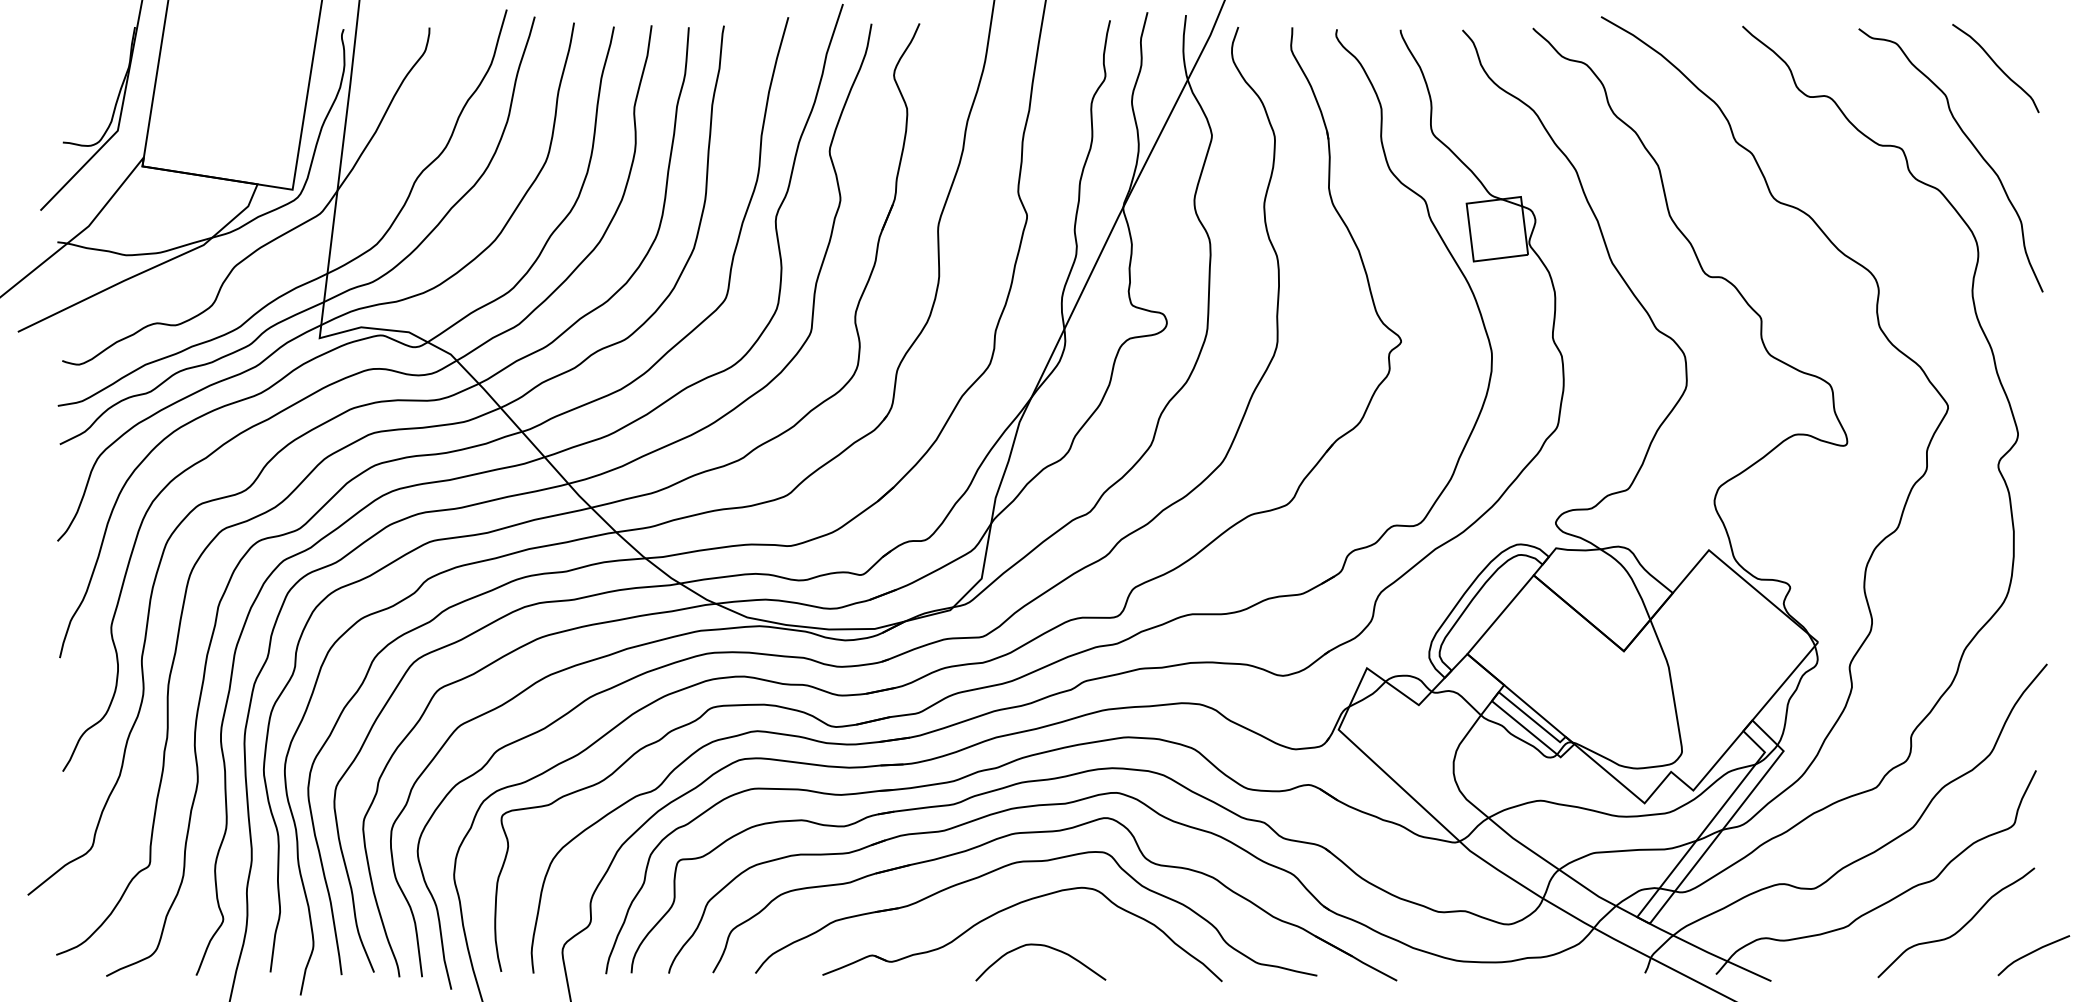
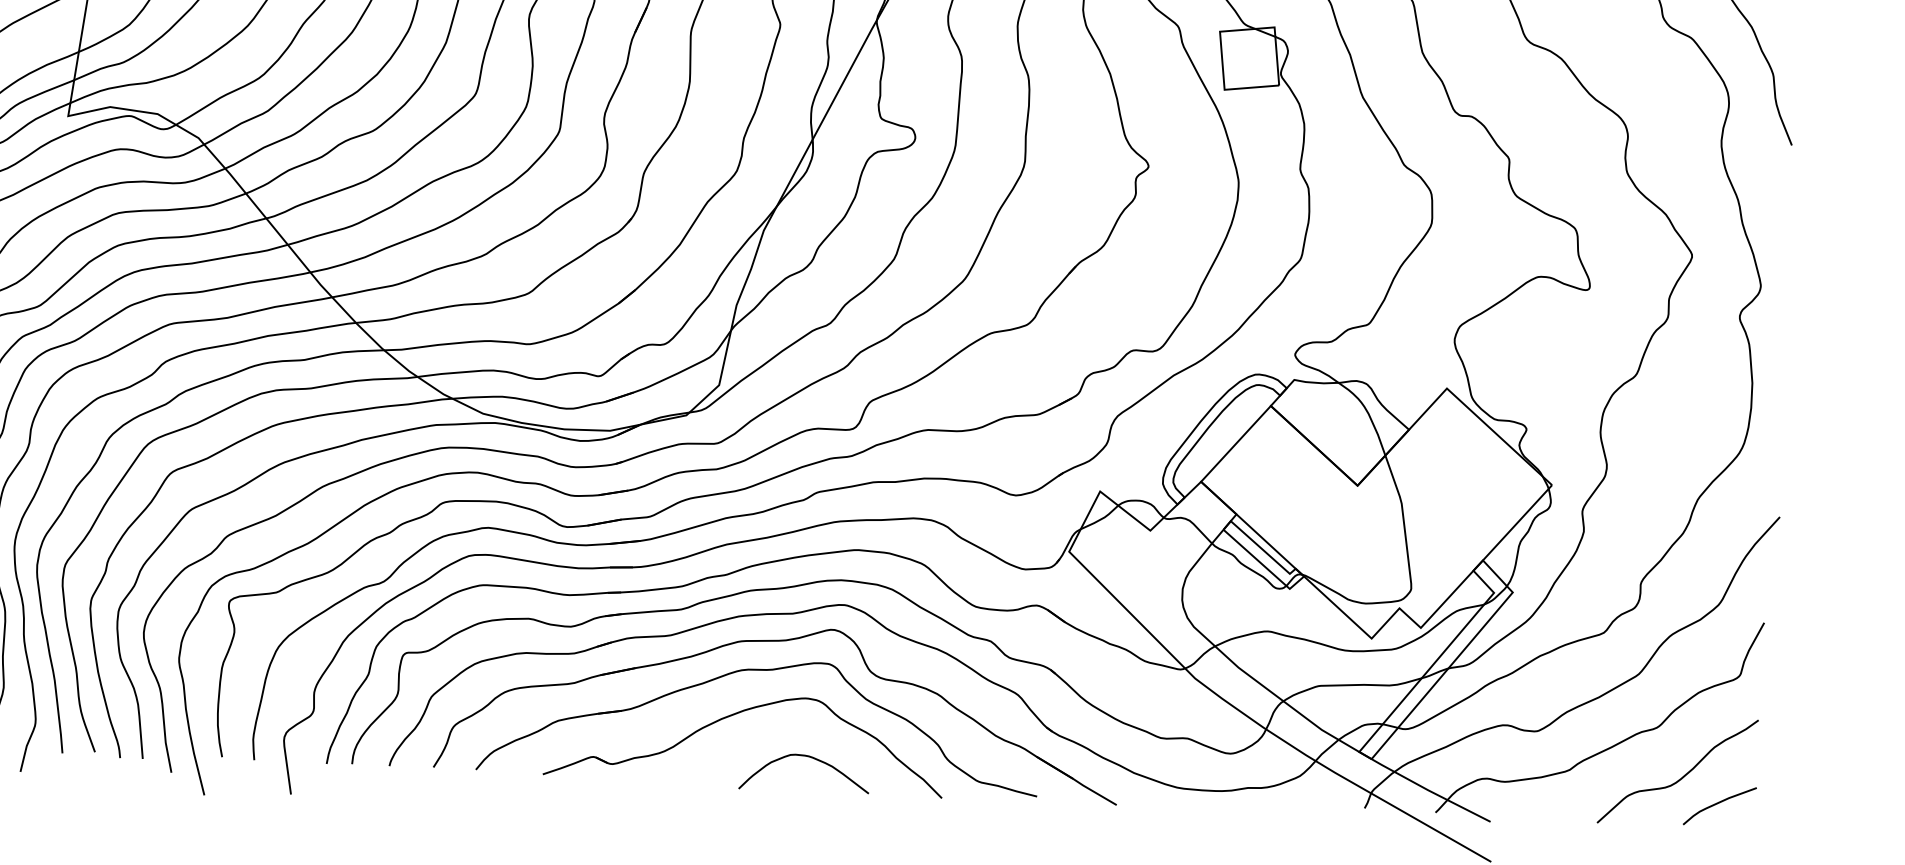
curve: (1042, 946) -> (806, 757), moved
curve: (2032, 953) -> (1718, 804), moved

